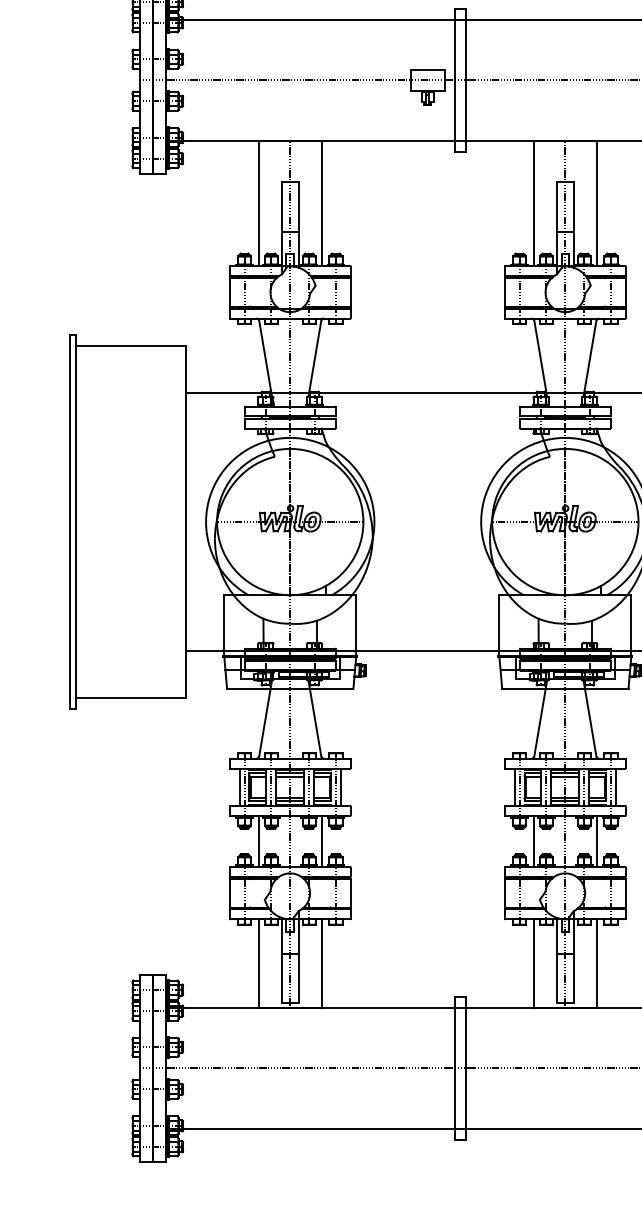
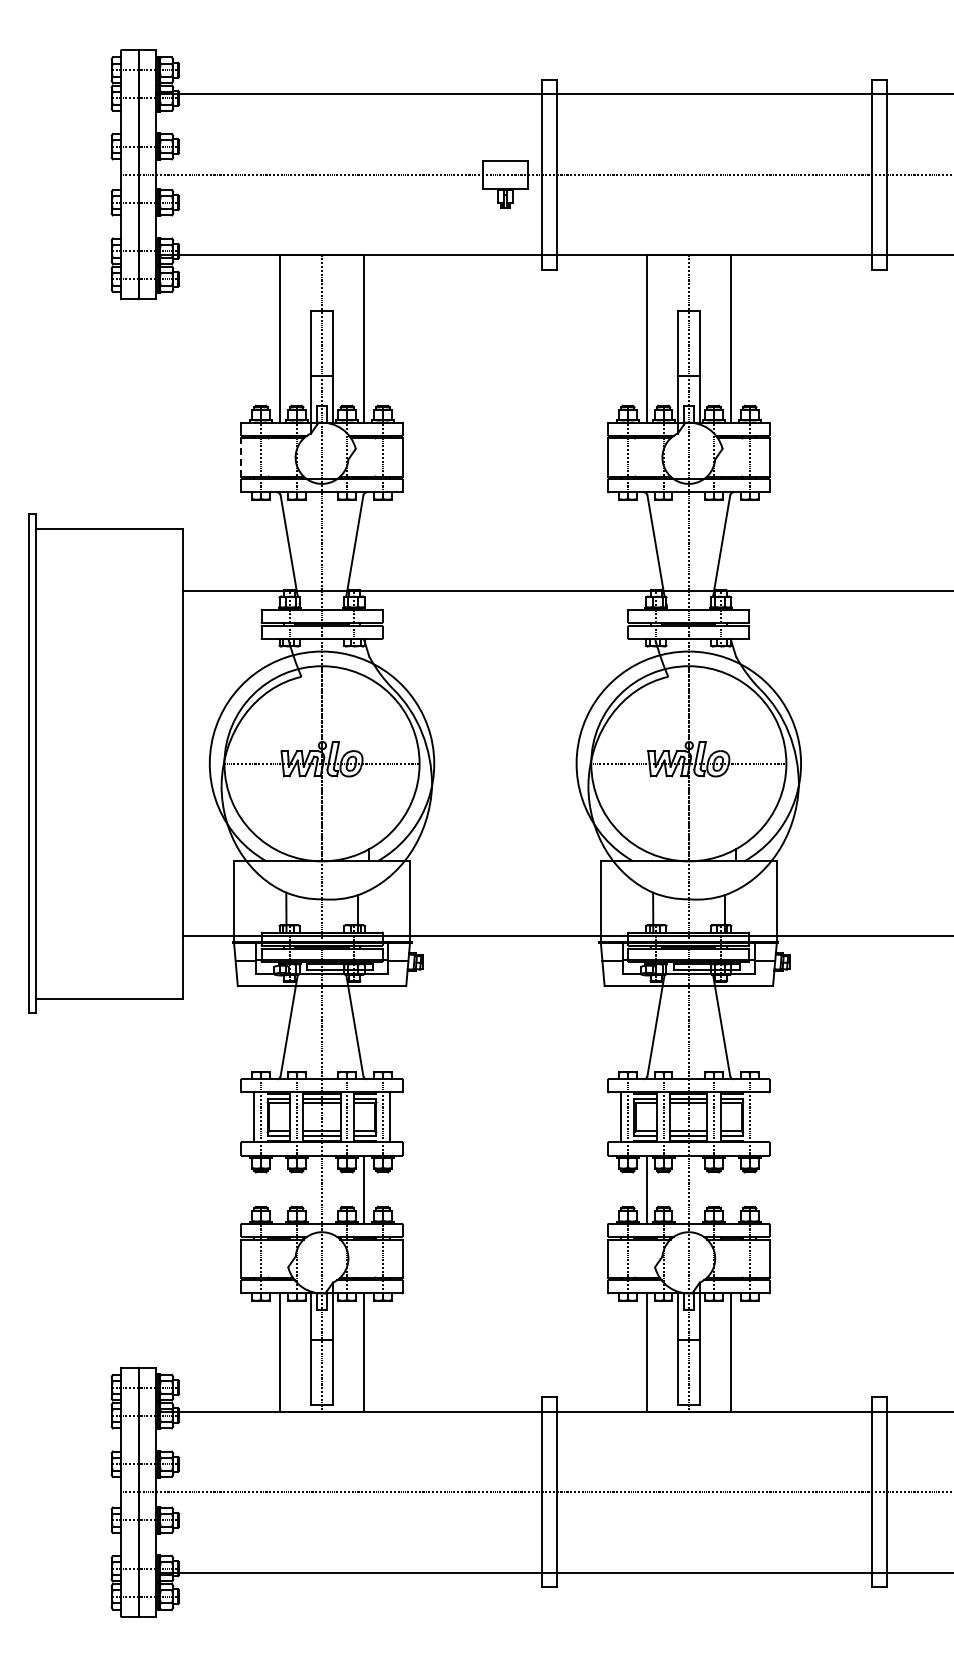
line: (229, 292) -> (241, 457), solid -> dashed
line: (616, 787) -> (756, 1117), removed
line: (259, 841) -> (280, 1189), removed
line: (596, 841) -> (730, 1189), removed

